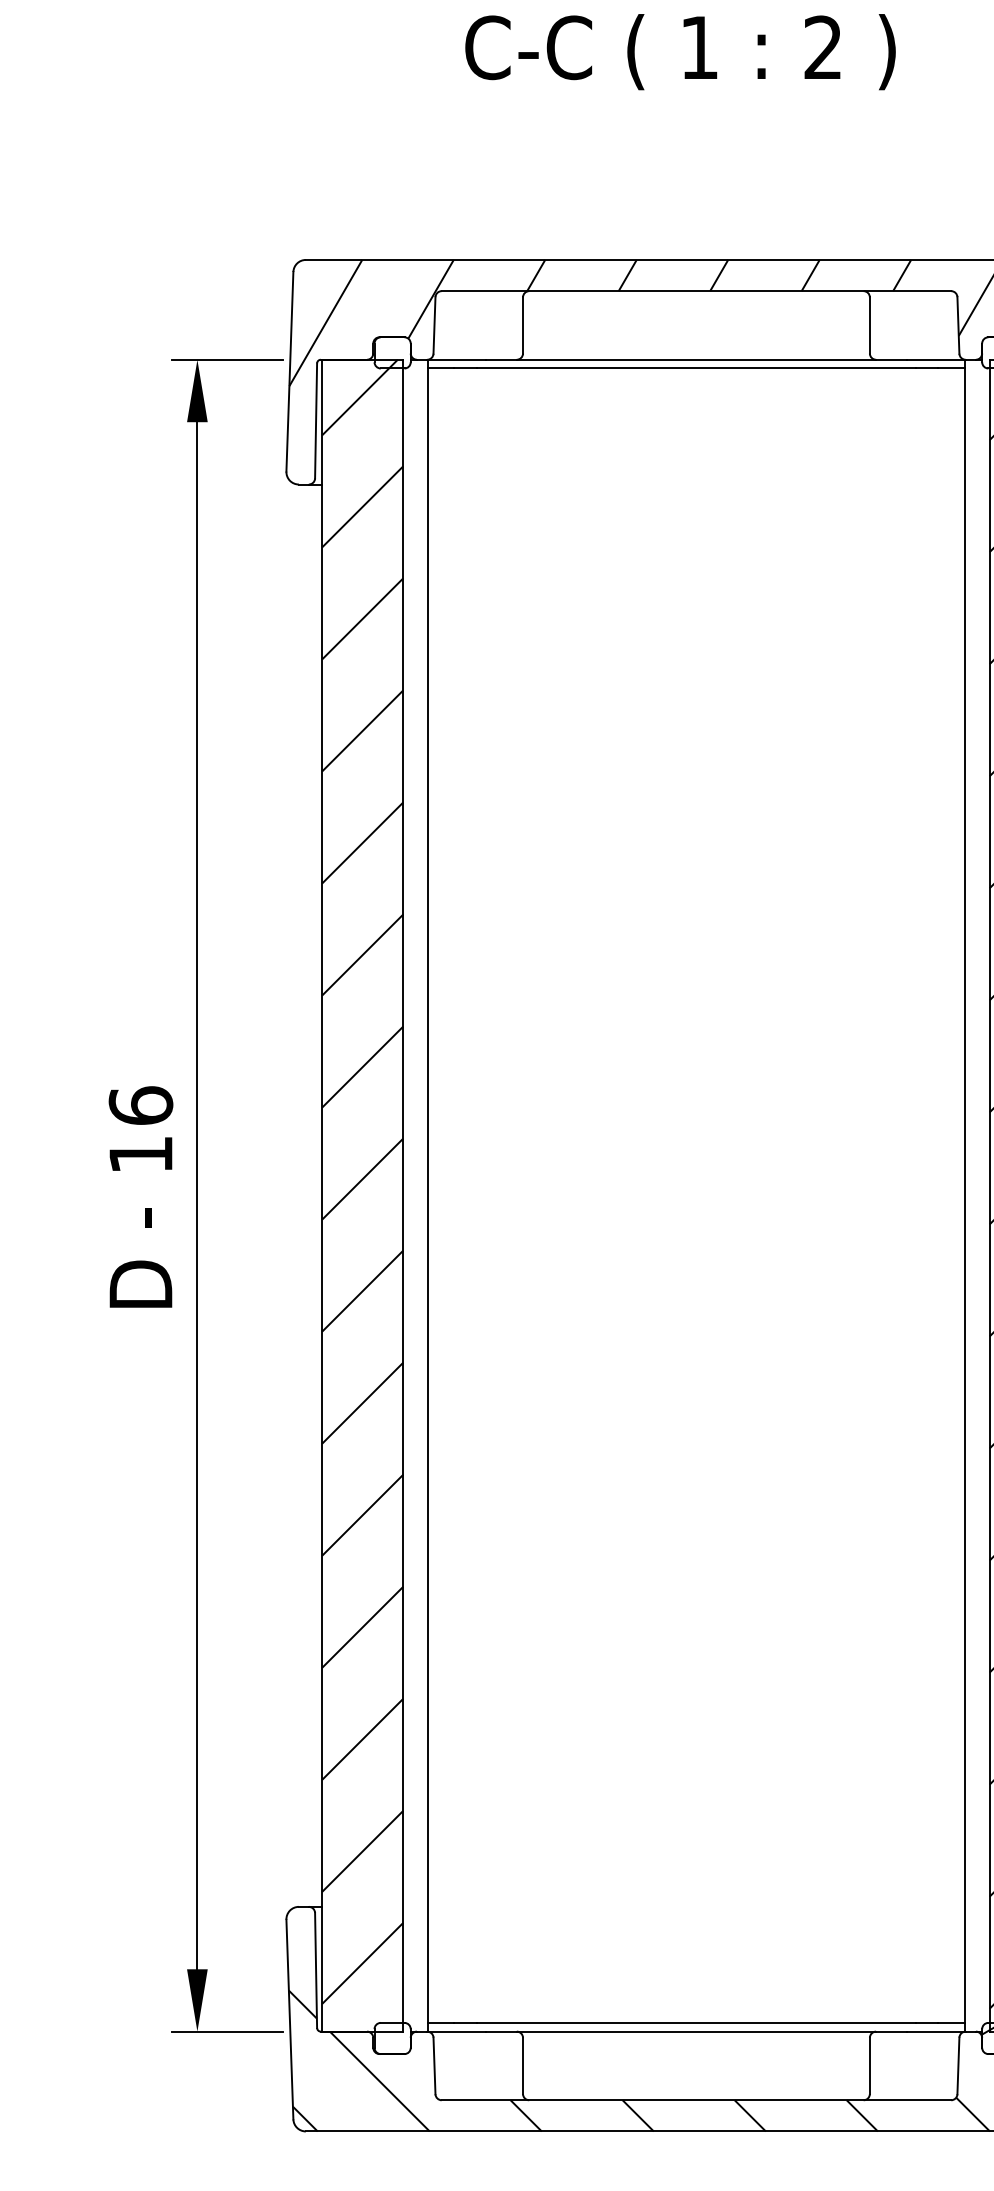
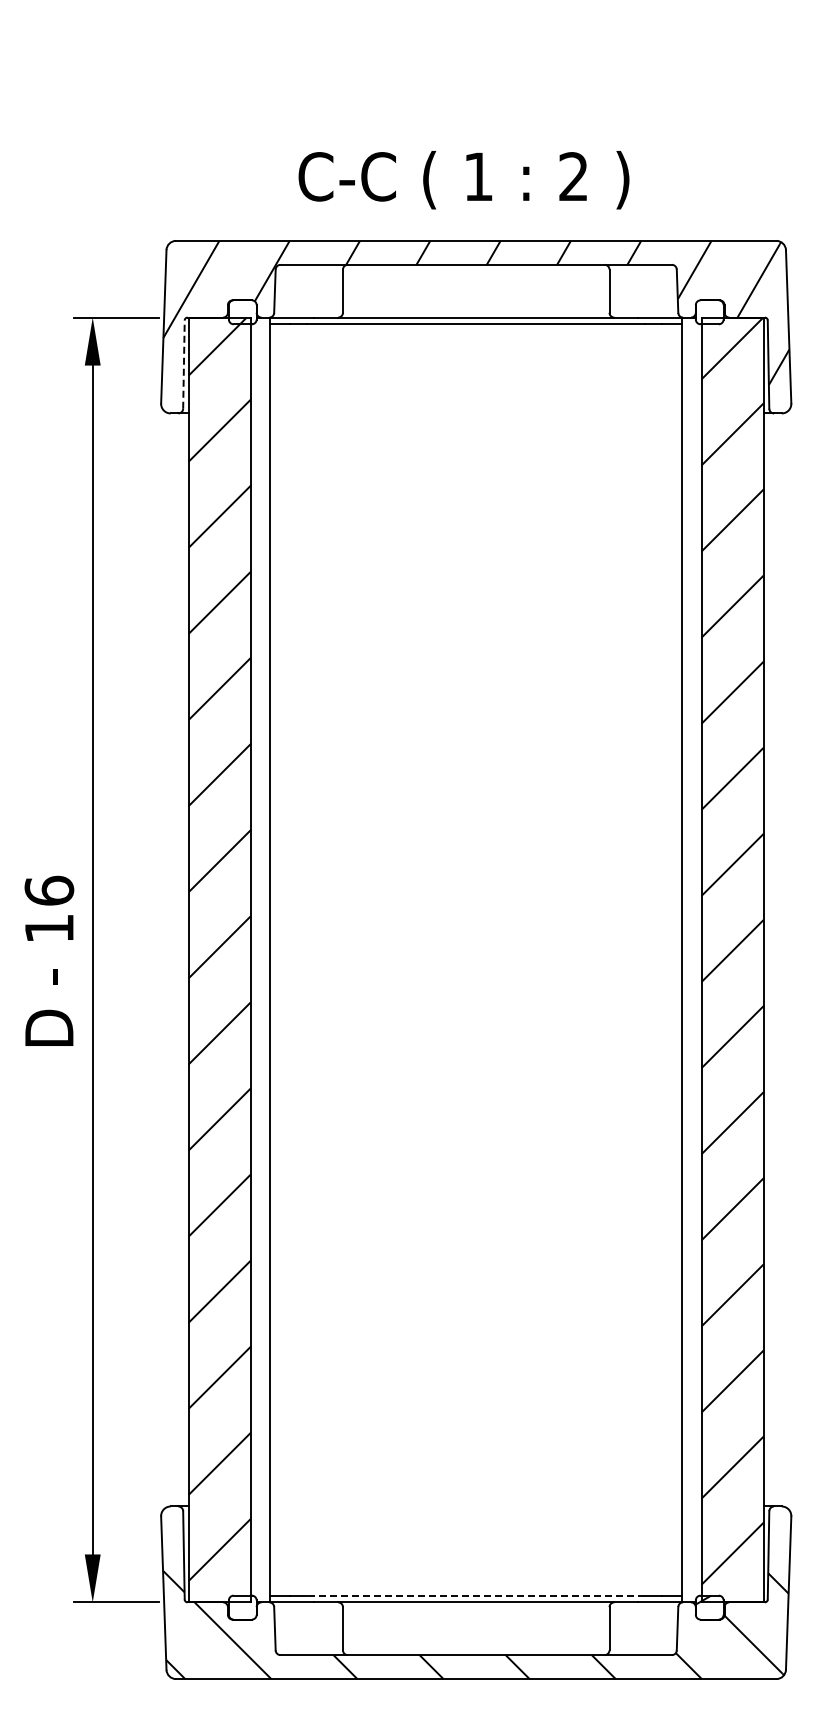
text: (679, 52) -> (463, 180), moved
line: (315, 420) -> (183, 364), solid -> dashed
line: (695, 2022) -> (475, 1595), solid -> dashed

